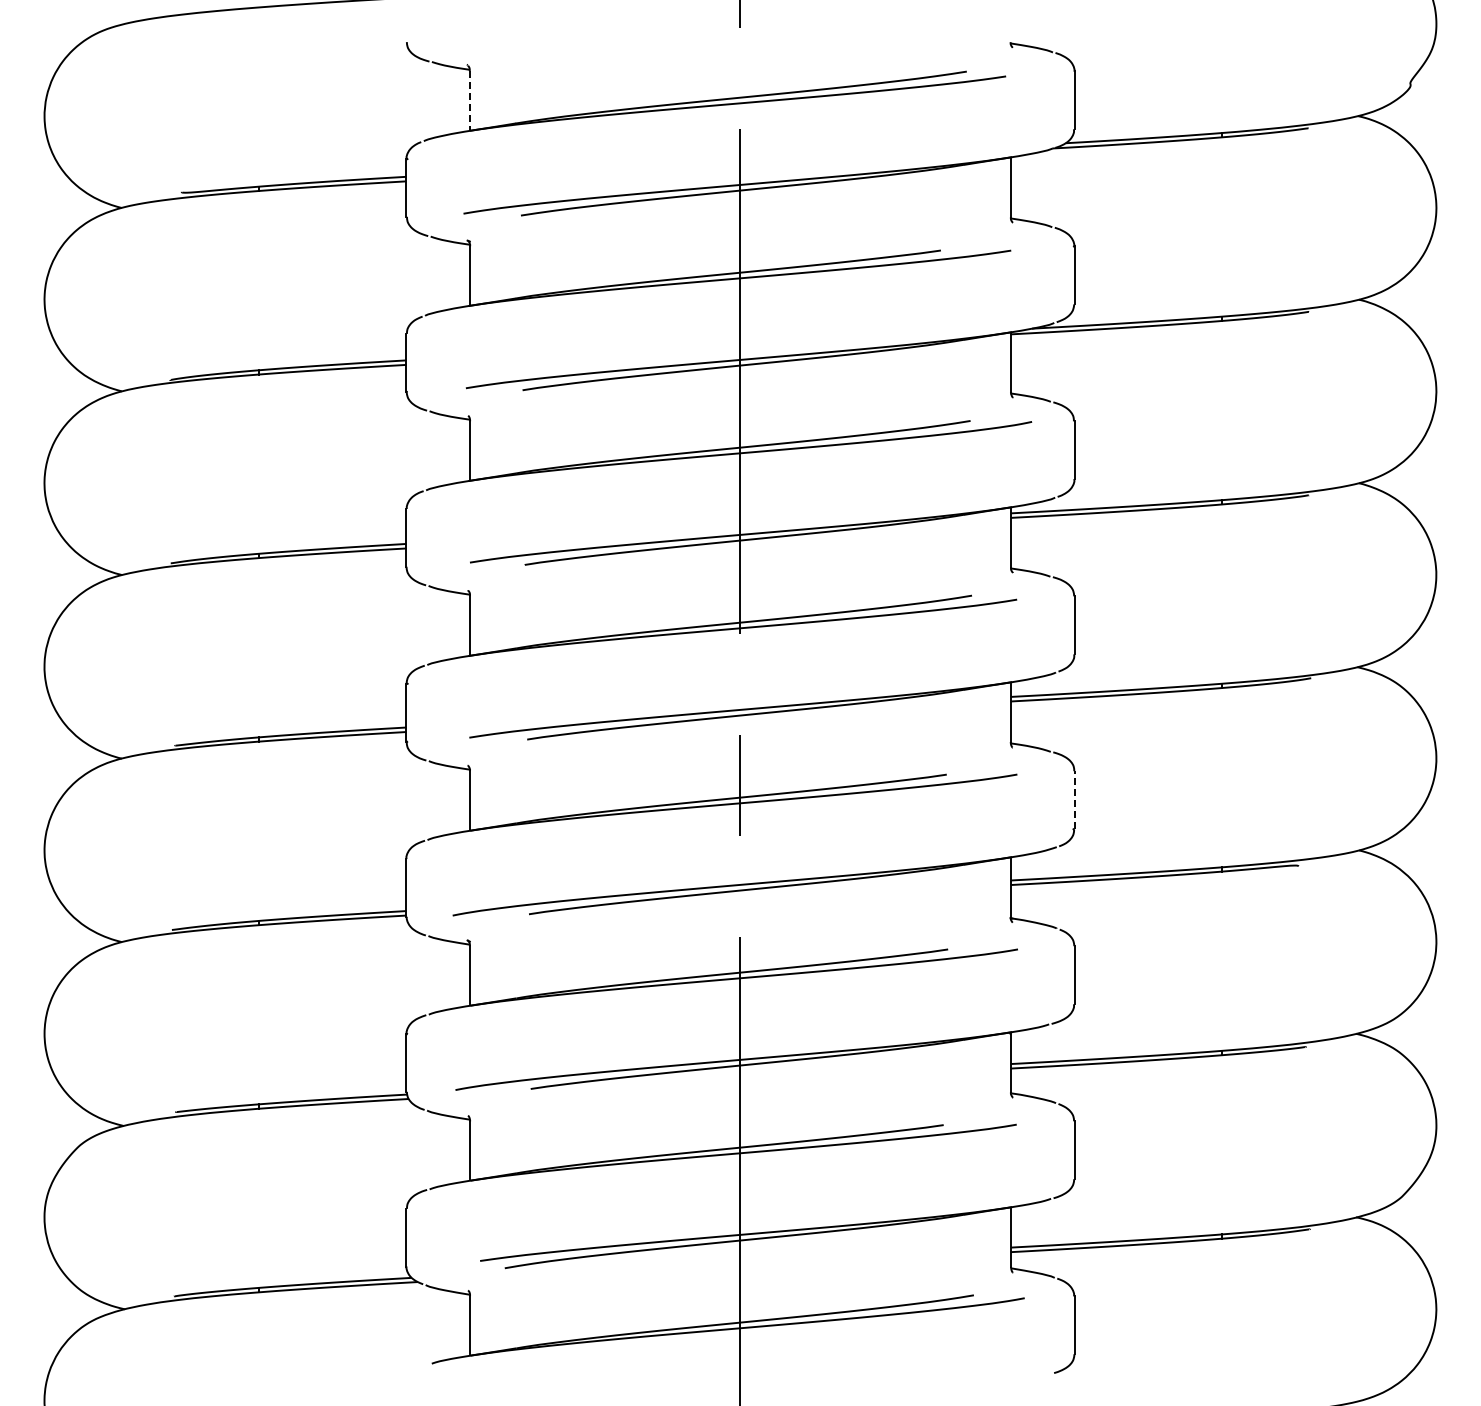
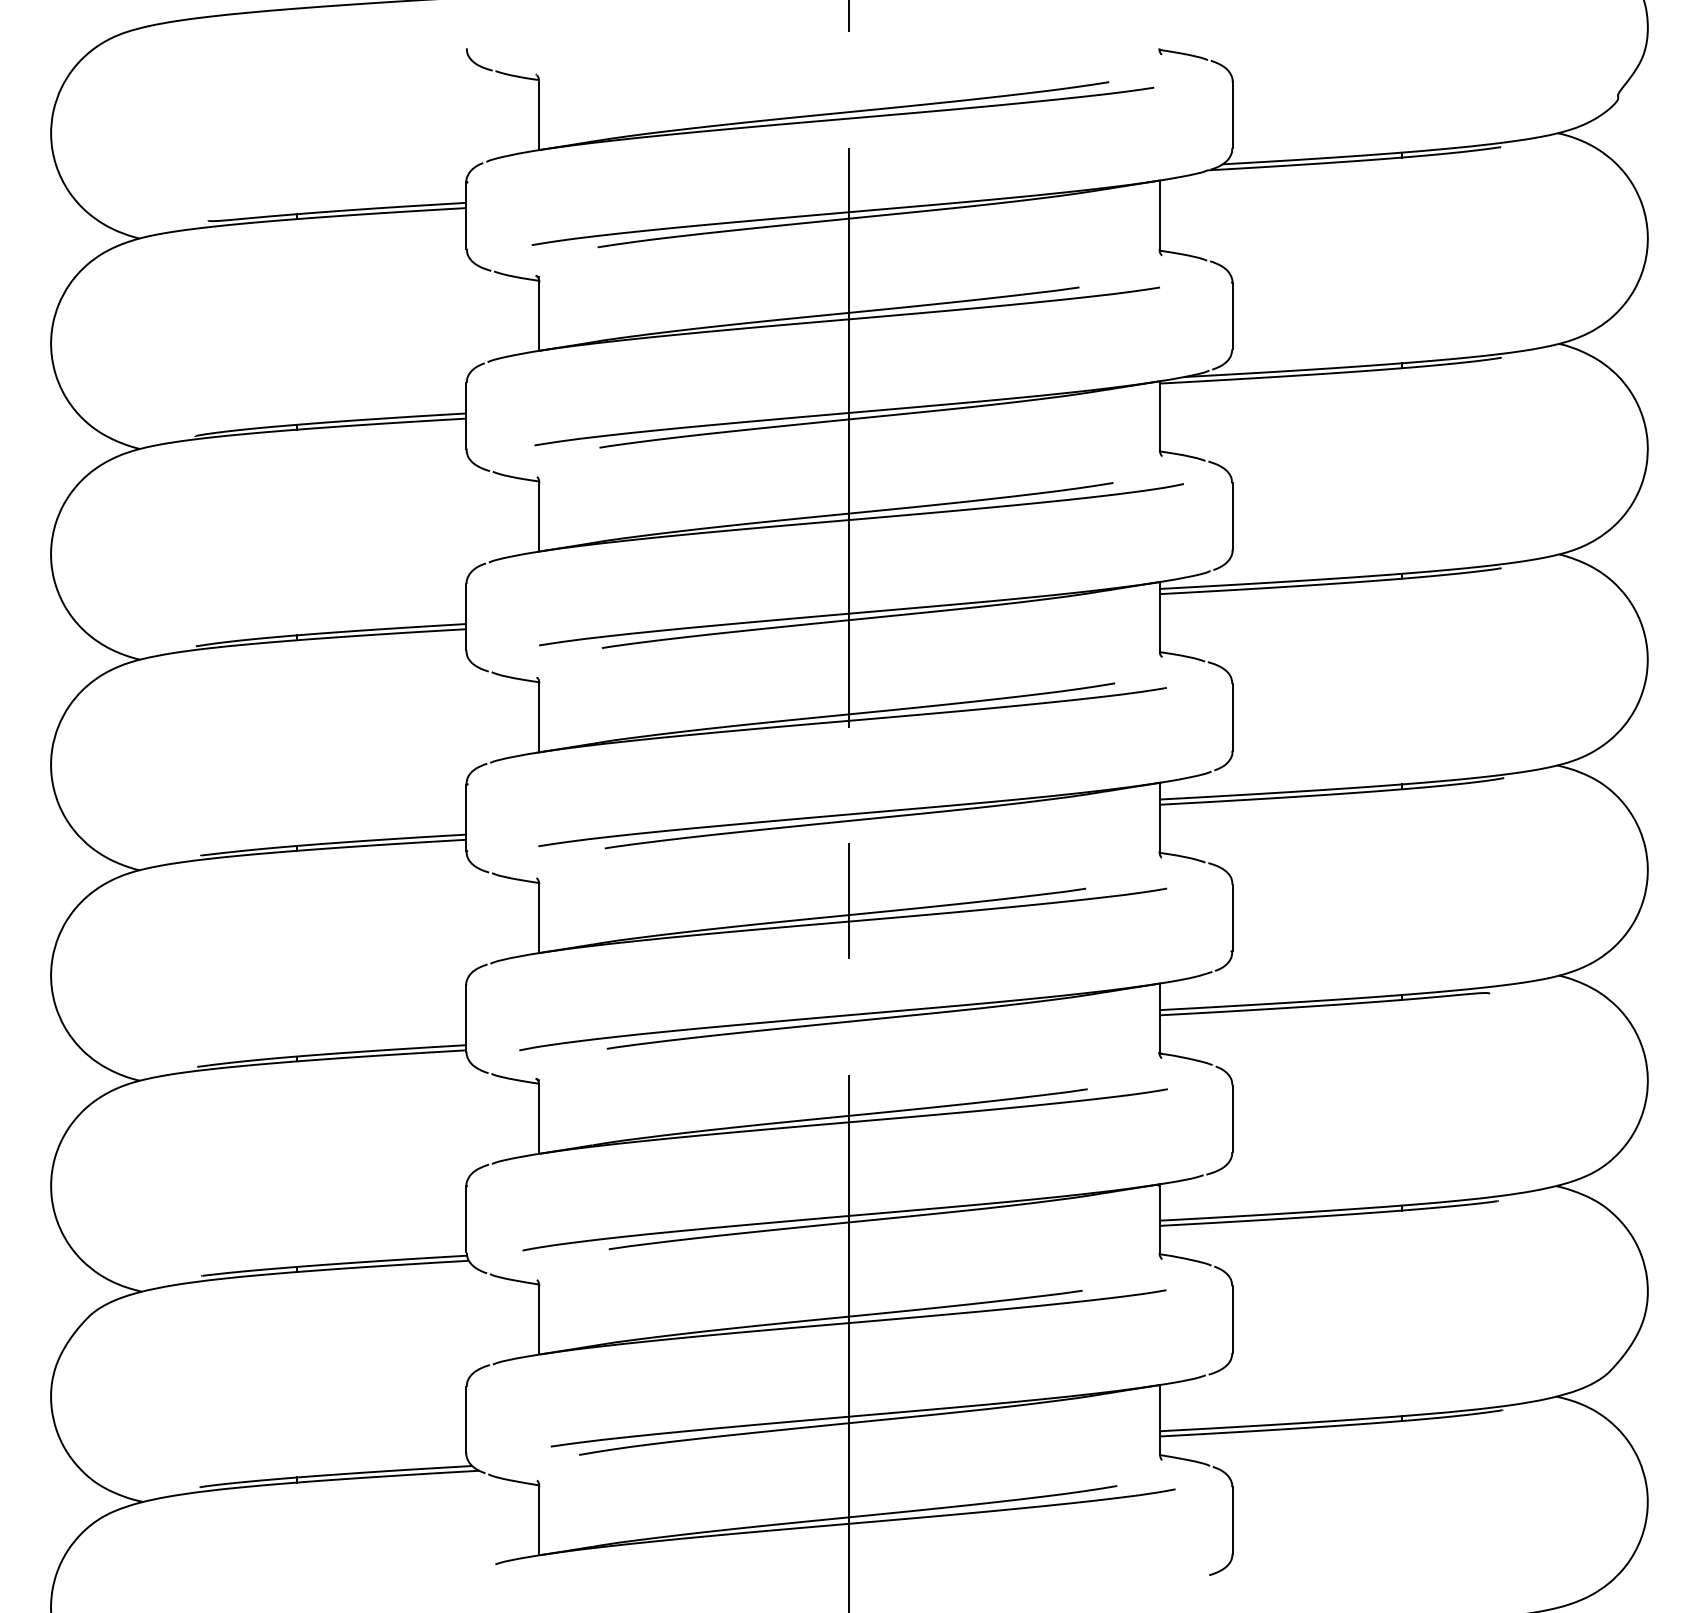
line: (470, 100) -> (539, 115), dashed -> solid
line: (1074, 800) -> (1232, 918), dashed -> solid

